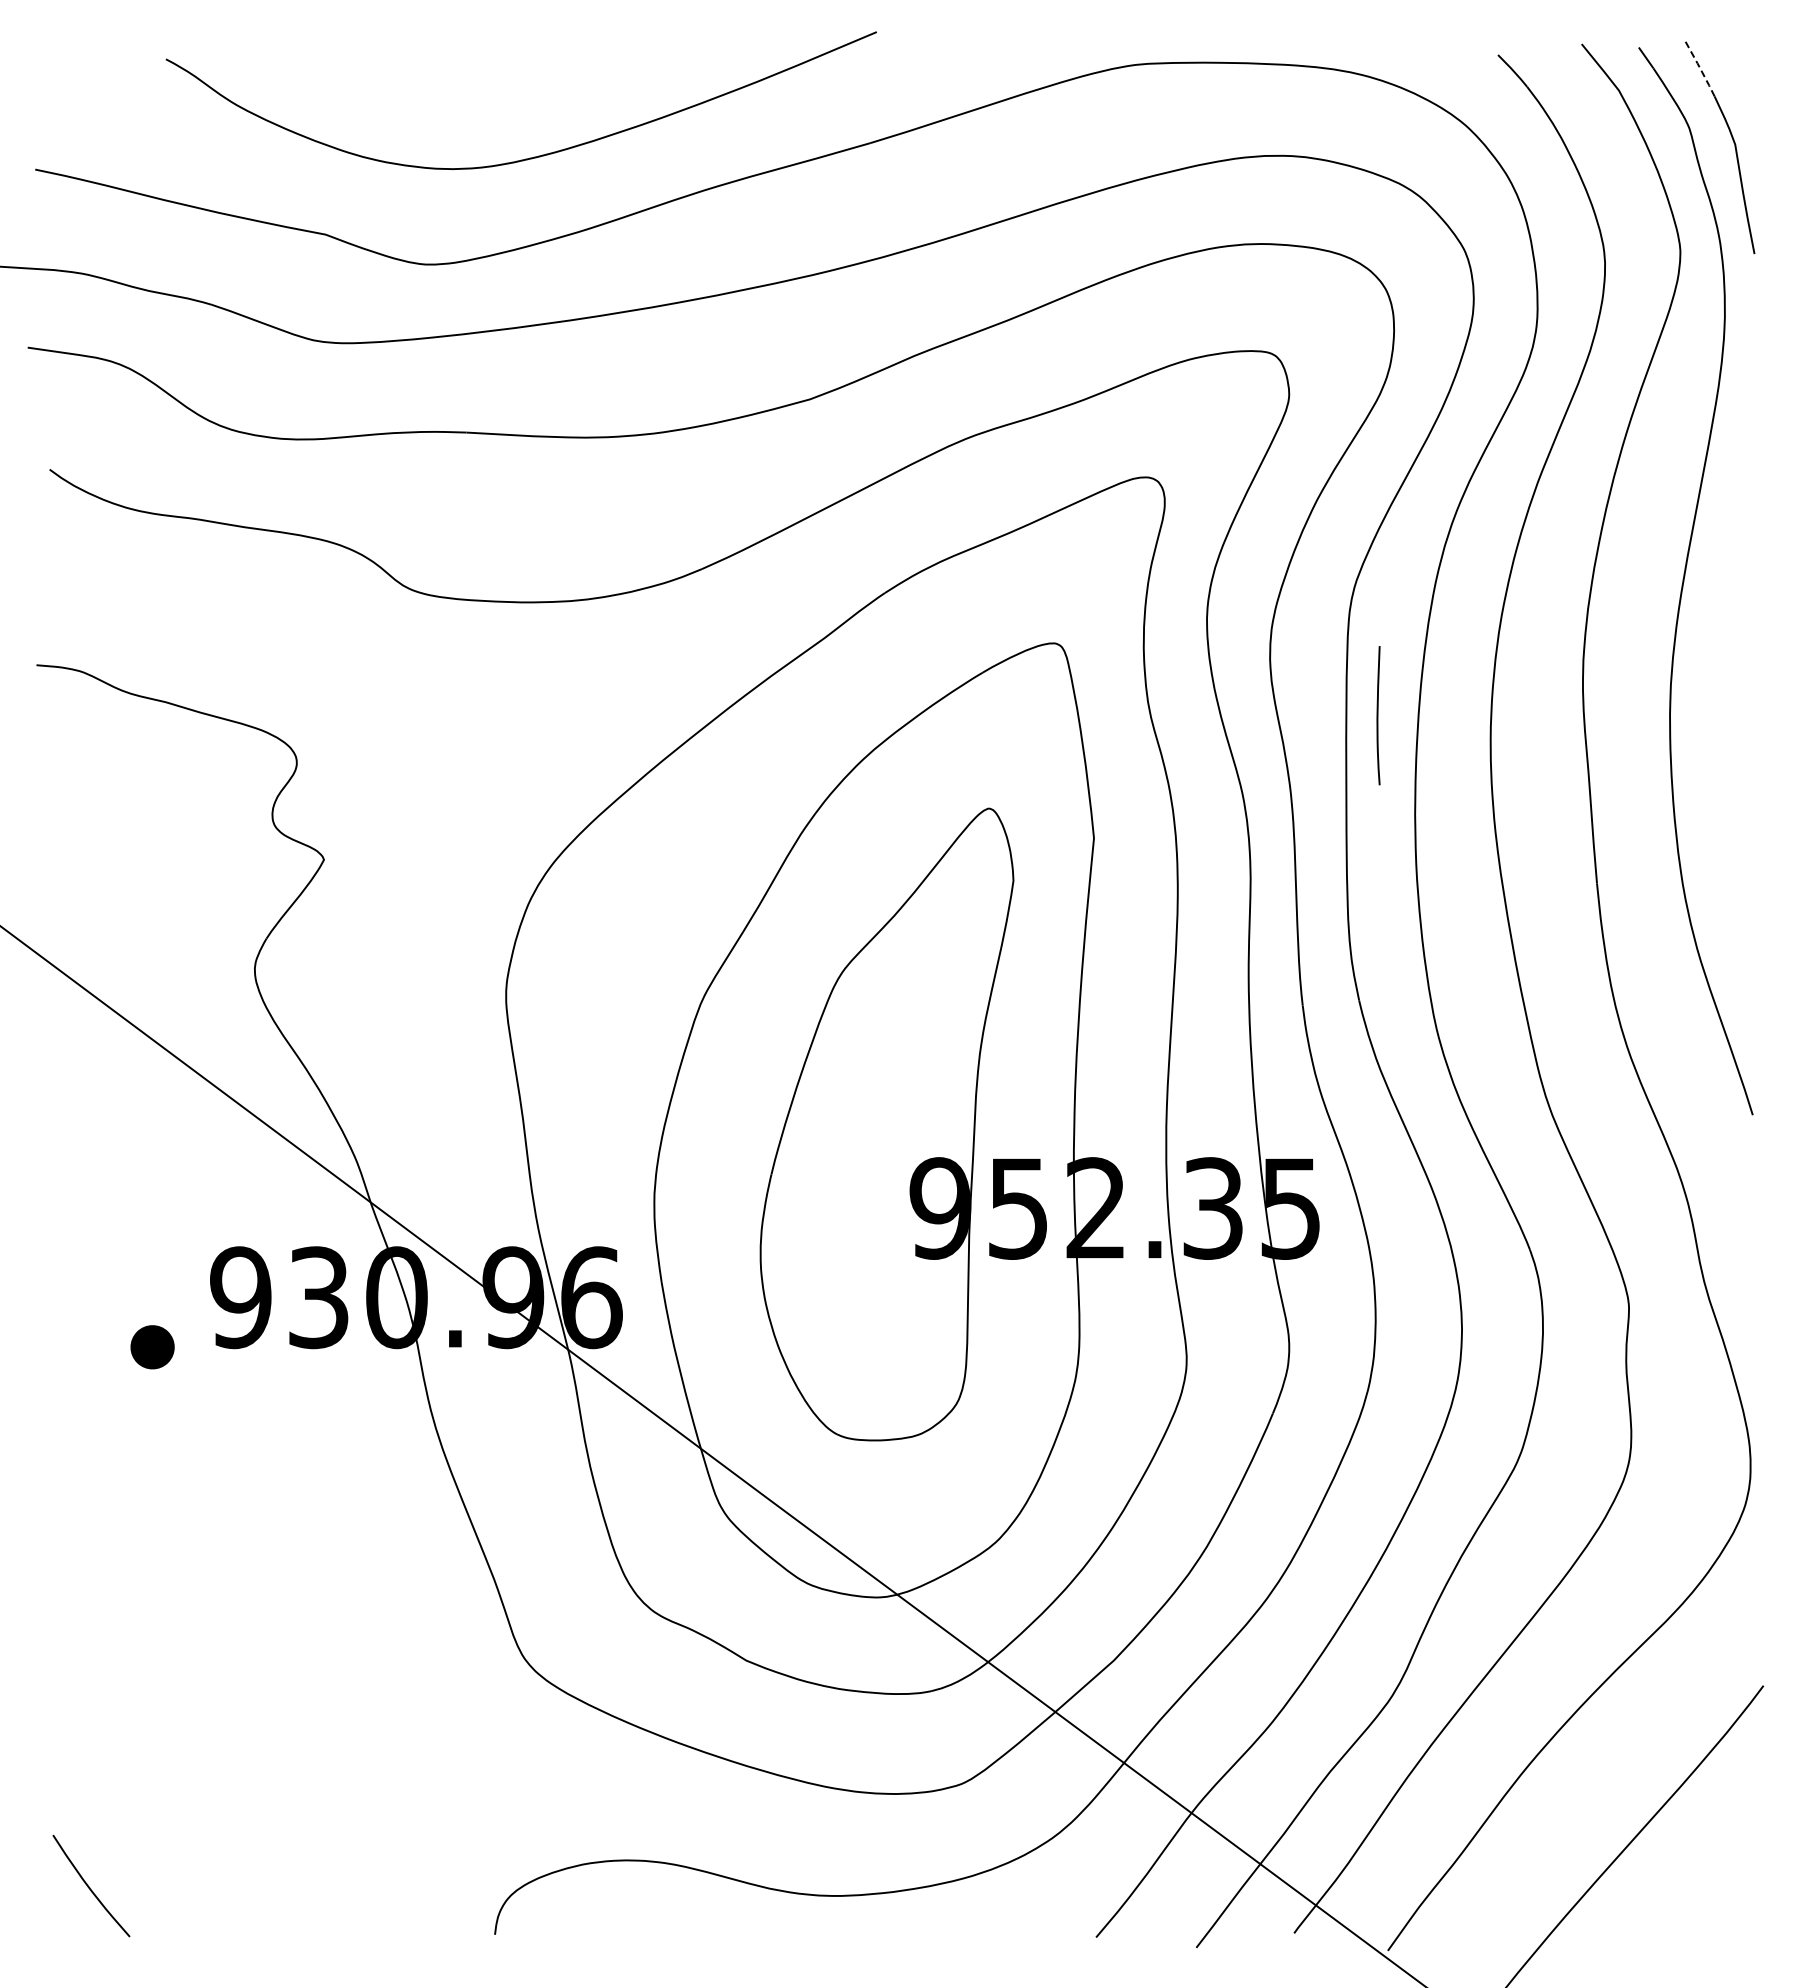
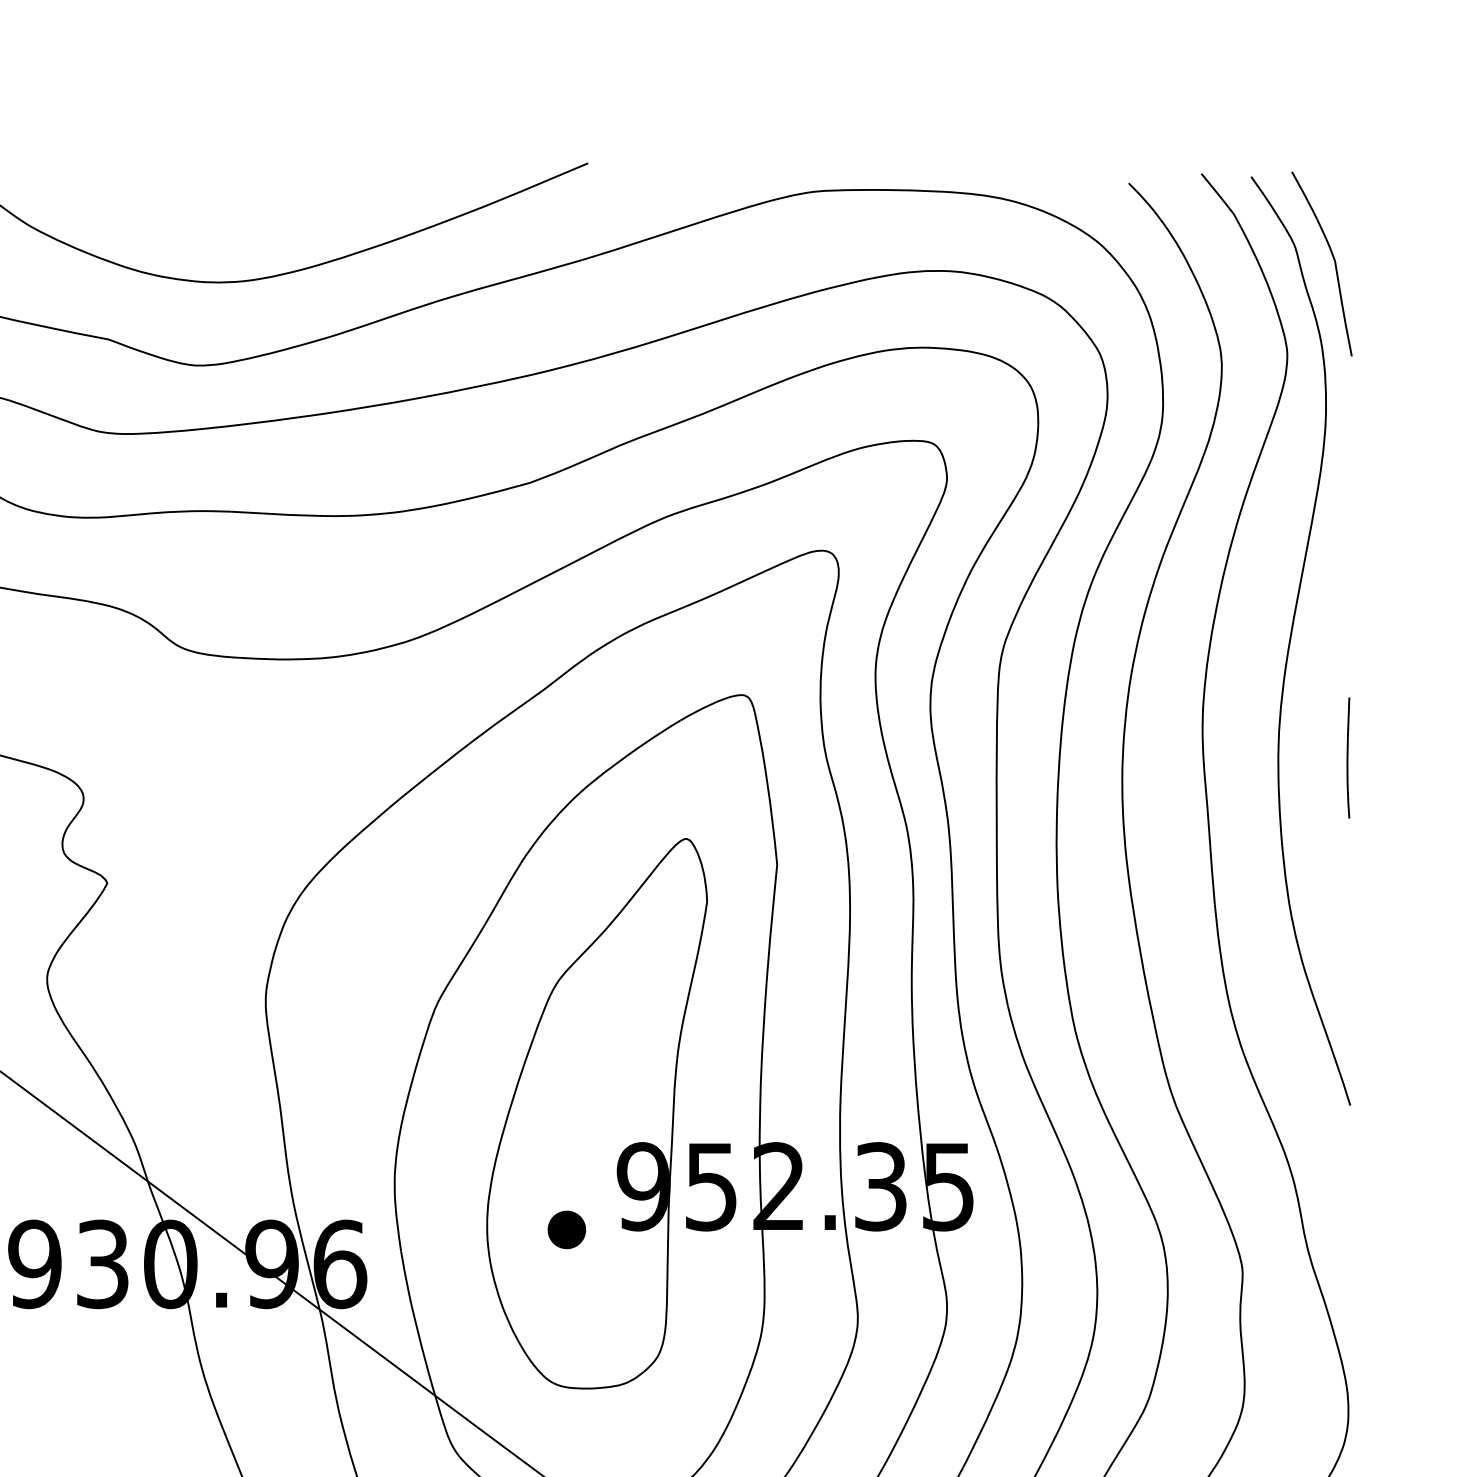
line: (1700, 68) -> (1304, 194), dashed -> solid
curve: (1378, 715) -> (1348, 757), moved
part: (852, 1258) -> (567, 1230), added

